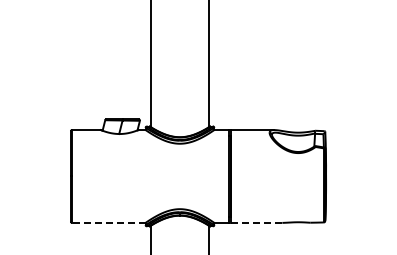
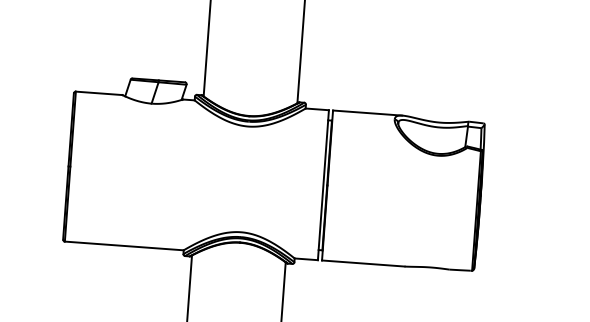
line: (108, 222) -> (123, 245), dashed -> solid
line: (256, 222) -> (362, 262), dashed -> solid

